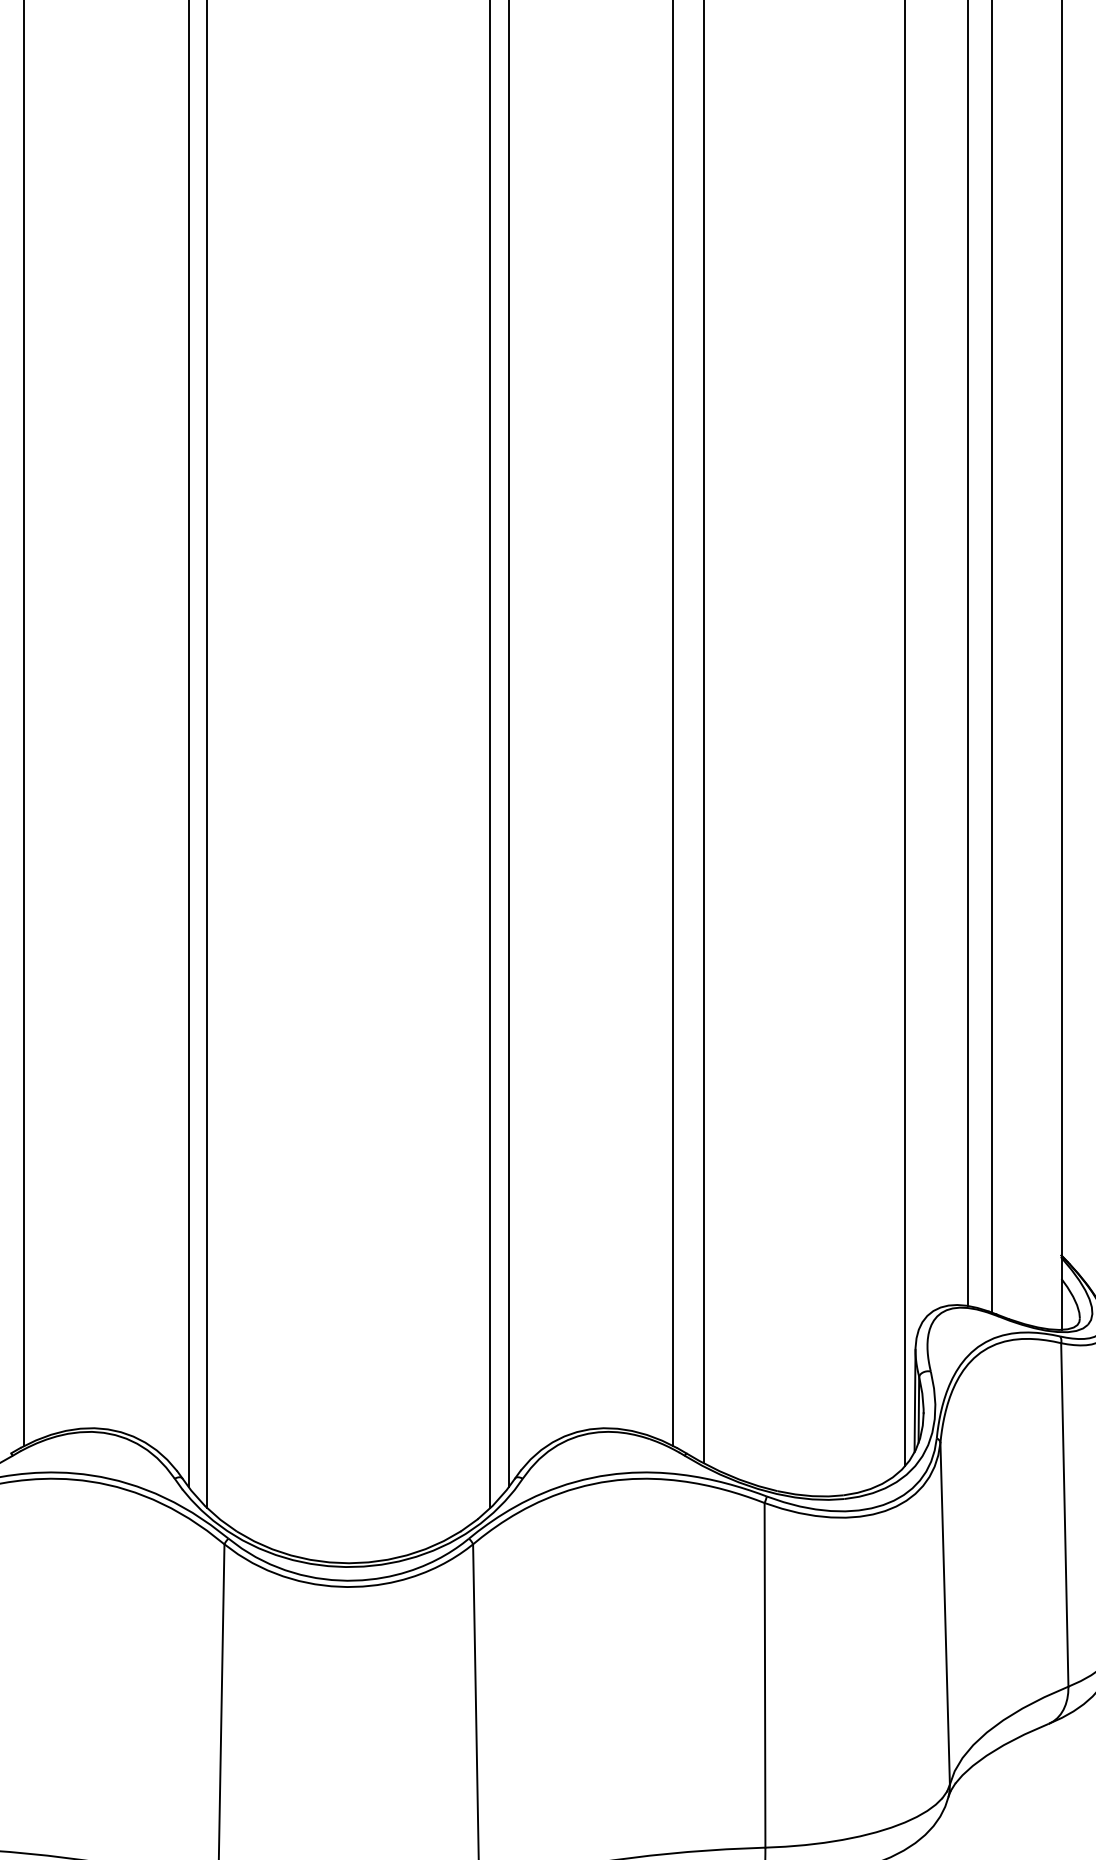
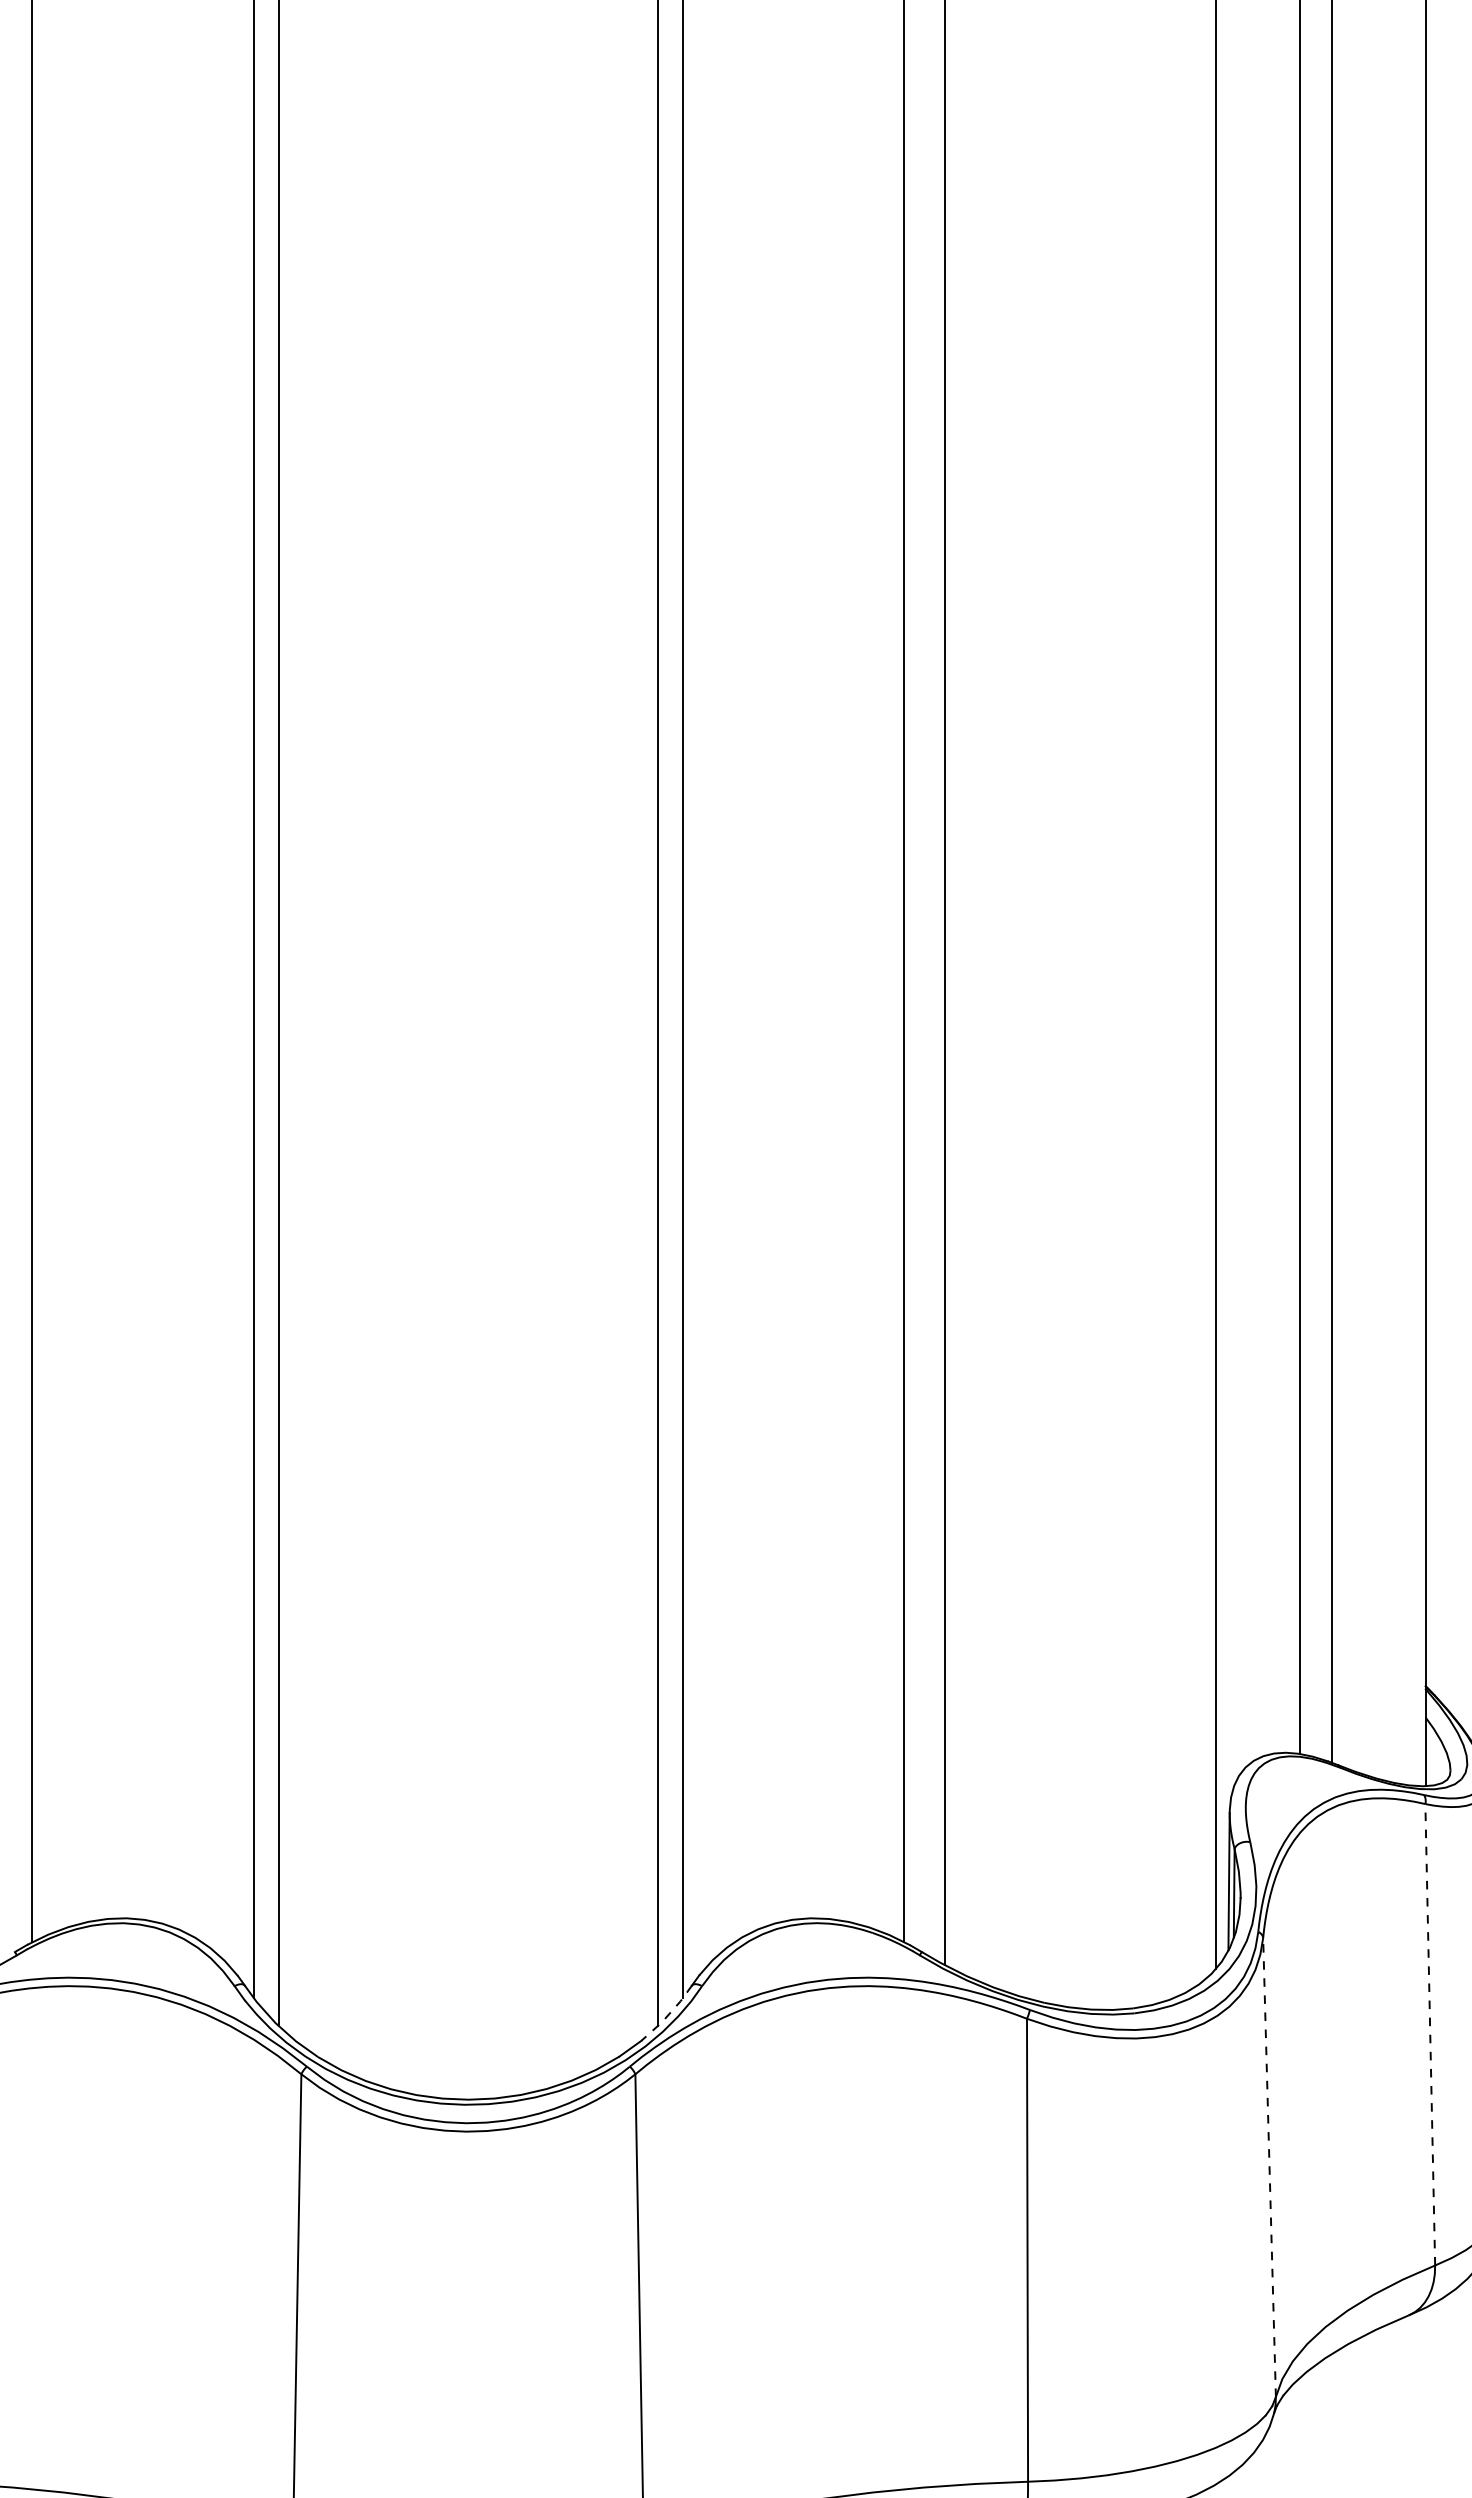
line: (497, 1500) -> (668, 2015), solid -> dashed
line: (1064, 1514) -> (1430, 2034), solid -> dashed
line: (945, 1613) -> (1269, 2167), solid -> dashed

